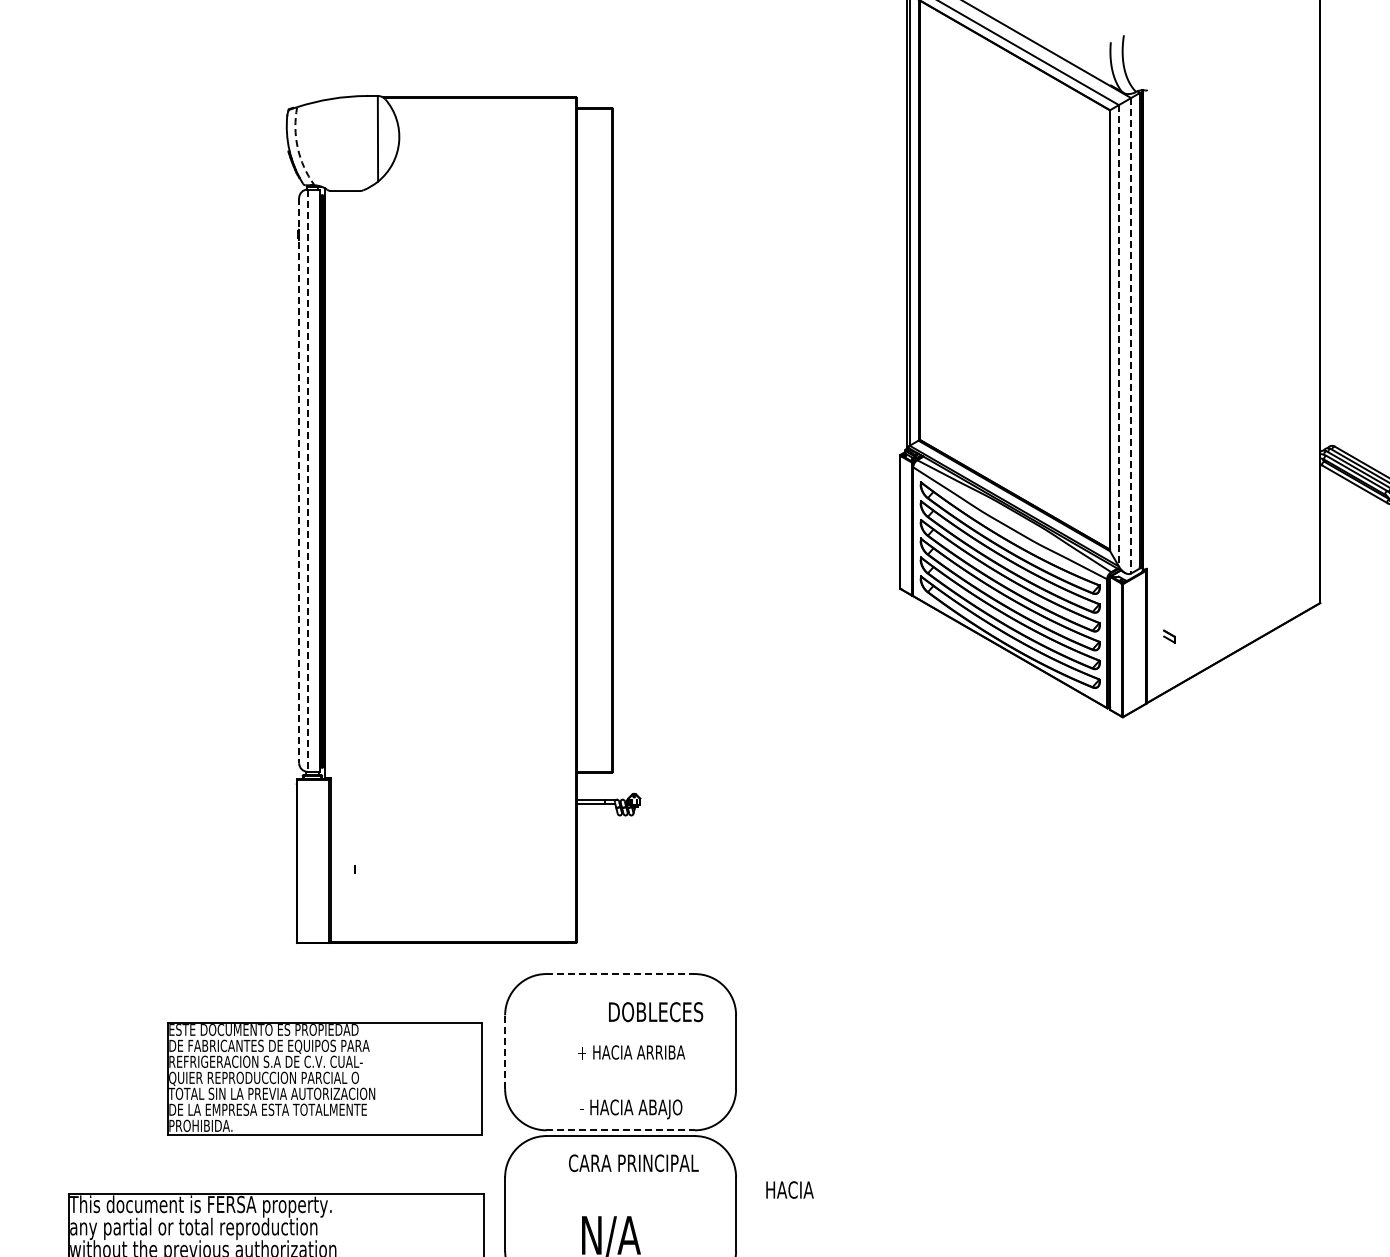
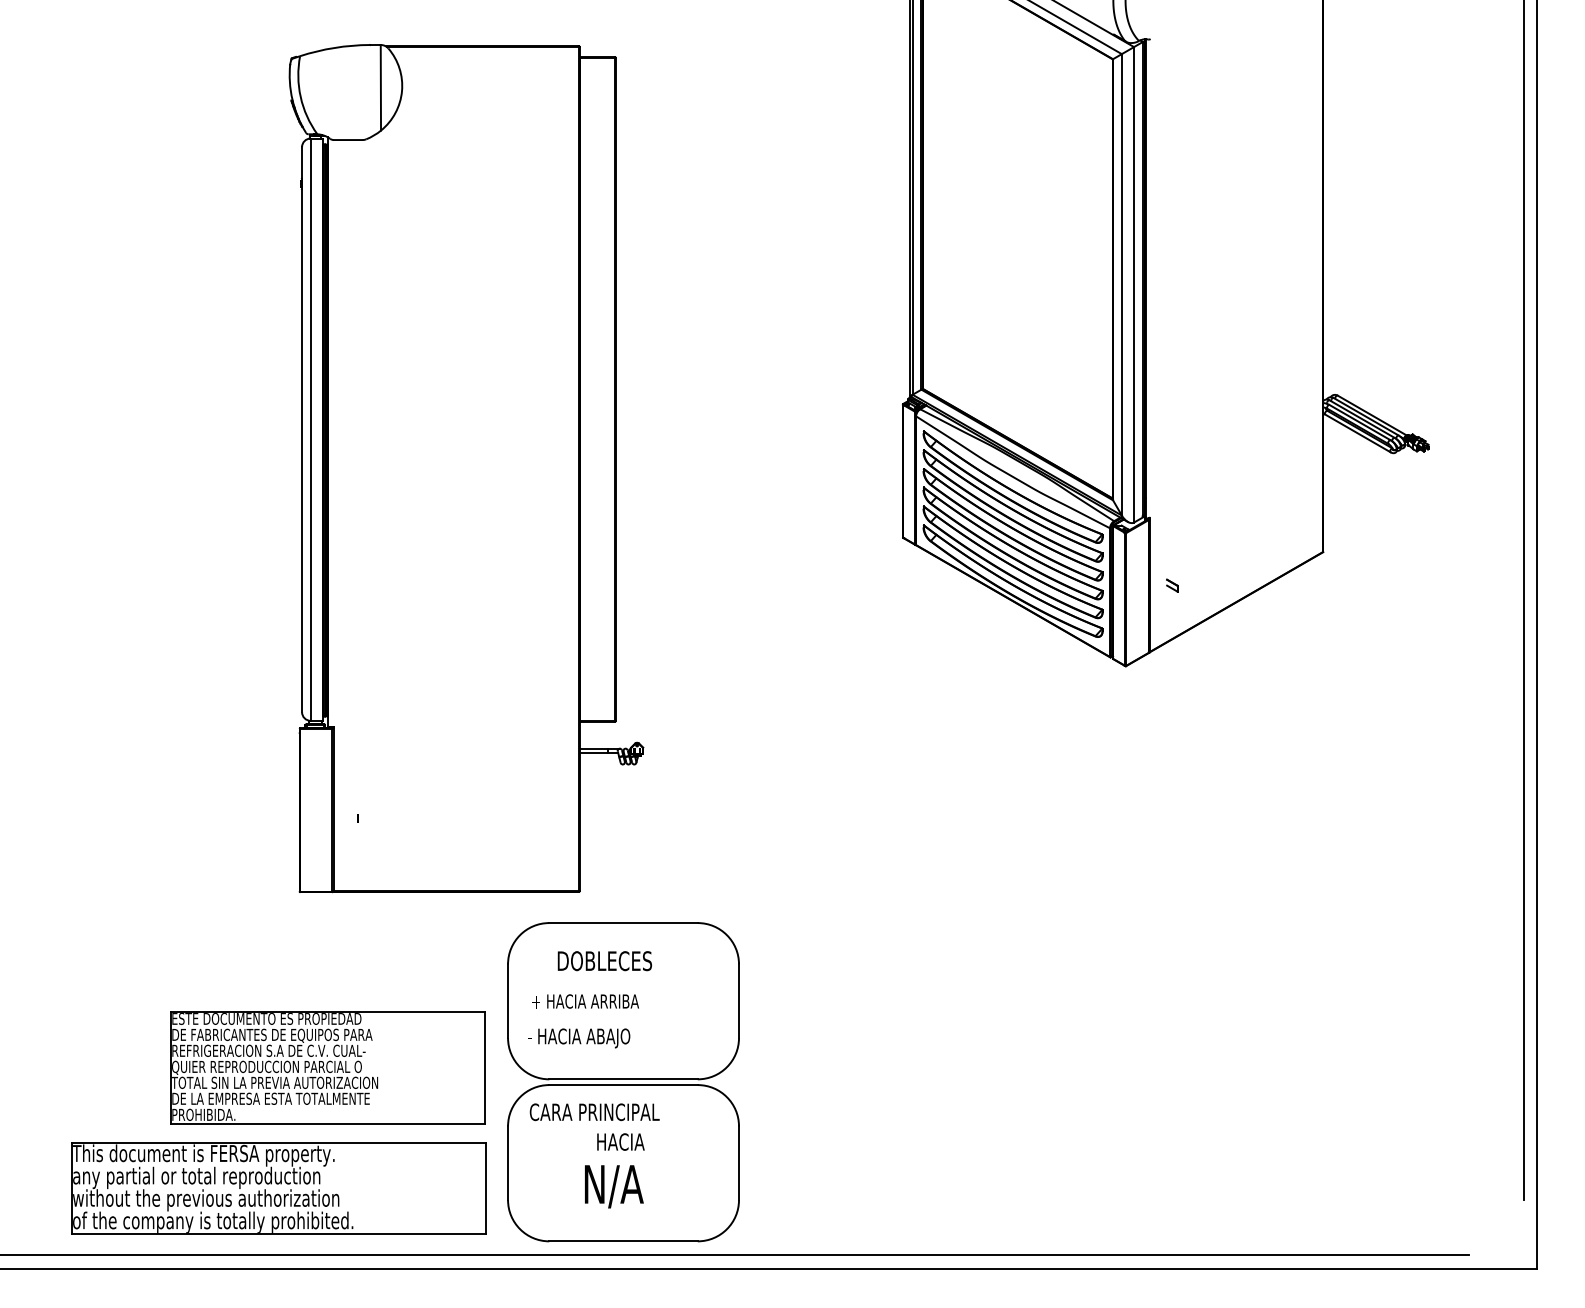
arc: (297, 148) -> (300, 97), dashed -> solid
line: (1118, 335) -> (1121, 284), dashed -> solid
line: (1131, 335) -> (1134, 284), dashed -> solid
line: (299, 480) -> (302, 429), dashed -> solid
line: (307, 481) -> (310, 430), dashed -> solid
line: (621, 974) -> (624, 923), dashed -> solid
text: (655, 1012) -> (604, 961), moved
line: (505, 1052) -> (508, 1001), dashed -> solid
text: (631, 1052) -> (585, 1001), moved
part: (324, 1078) -> (327, 1067), moved
text: (631, 1109) -> (579, 1038), moved
line: (621, 1130) -> (624, 1079), dashed -> solid
text: (633, 1163) -> (594, 1112), moved
text: (789, 1189) -> (620, 1141), moved

